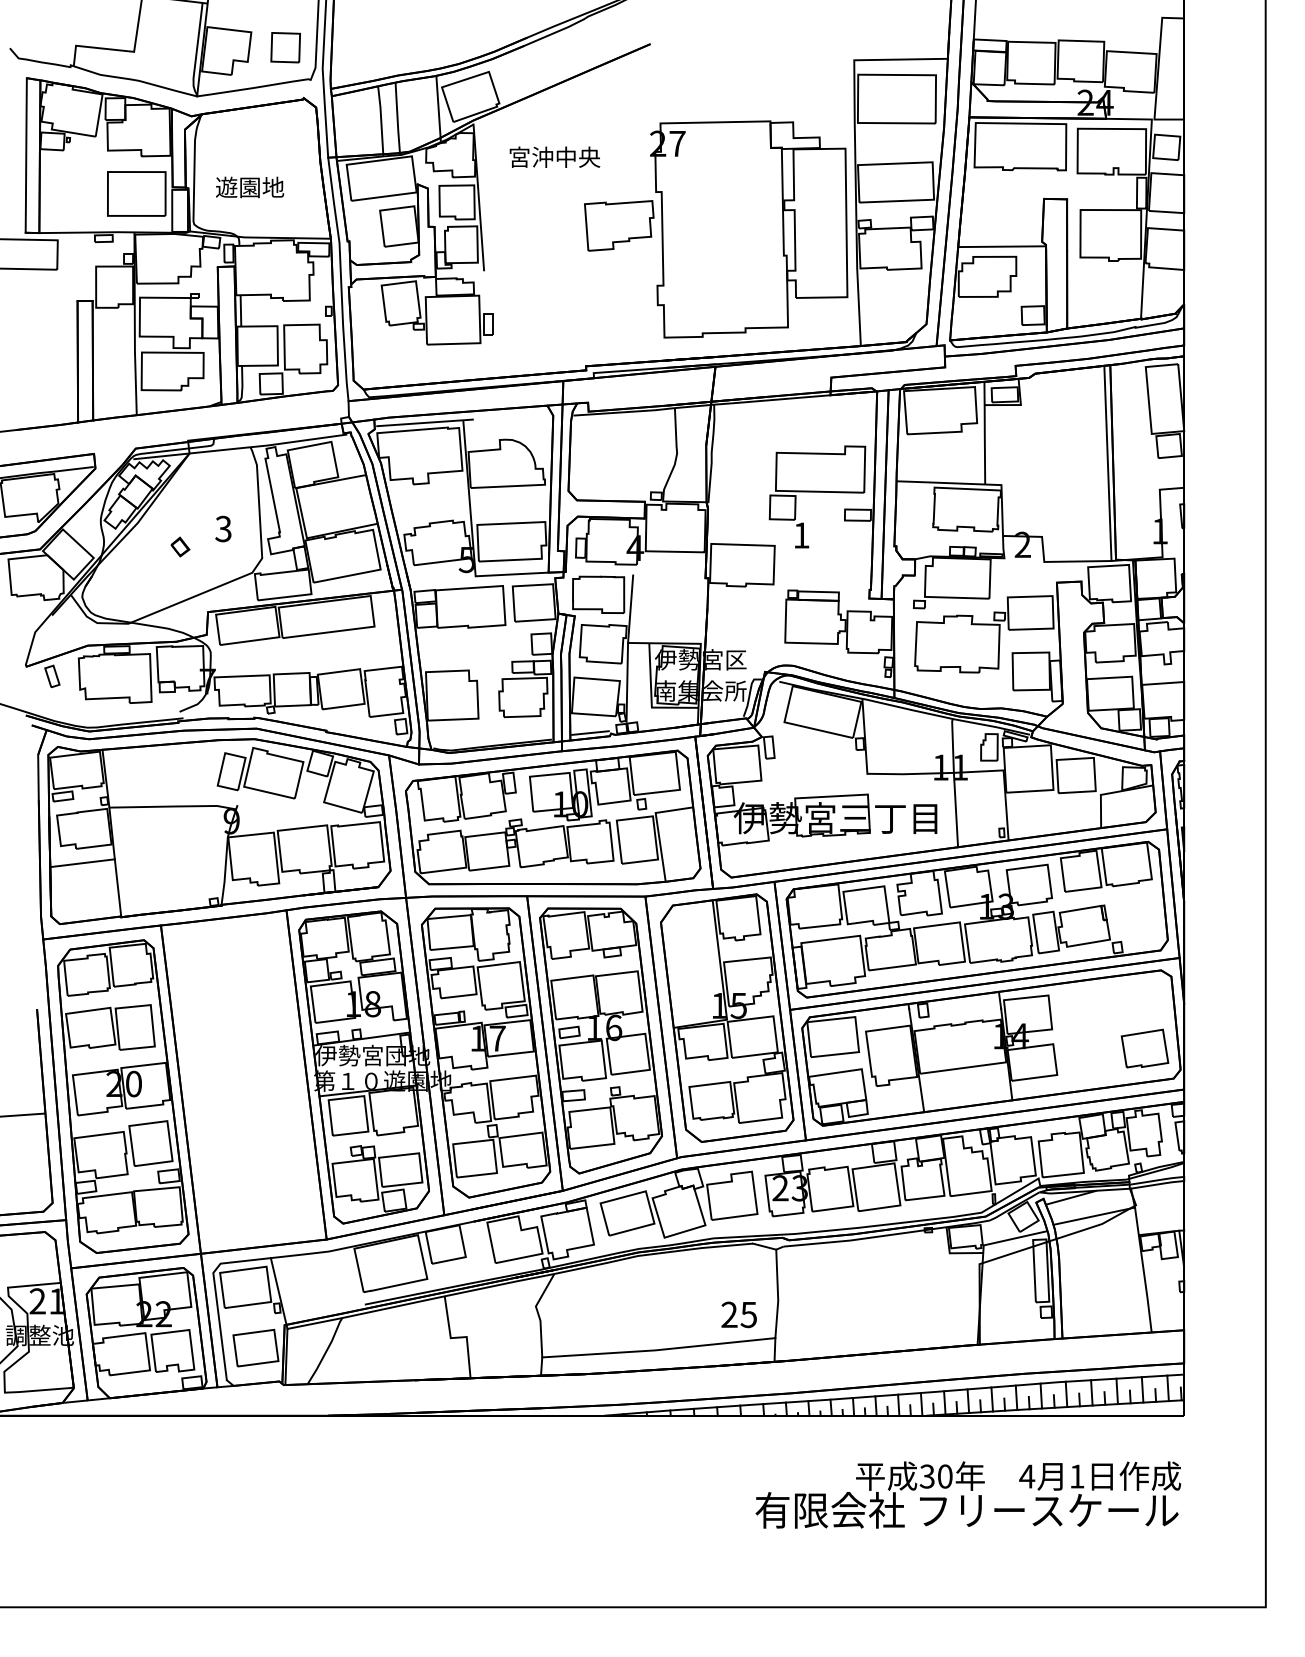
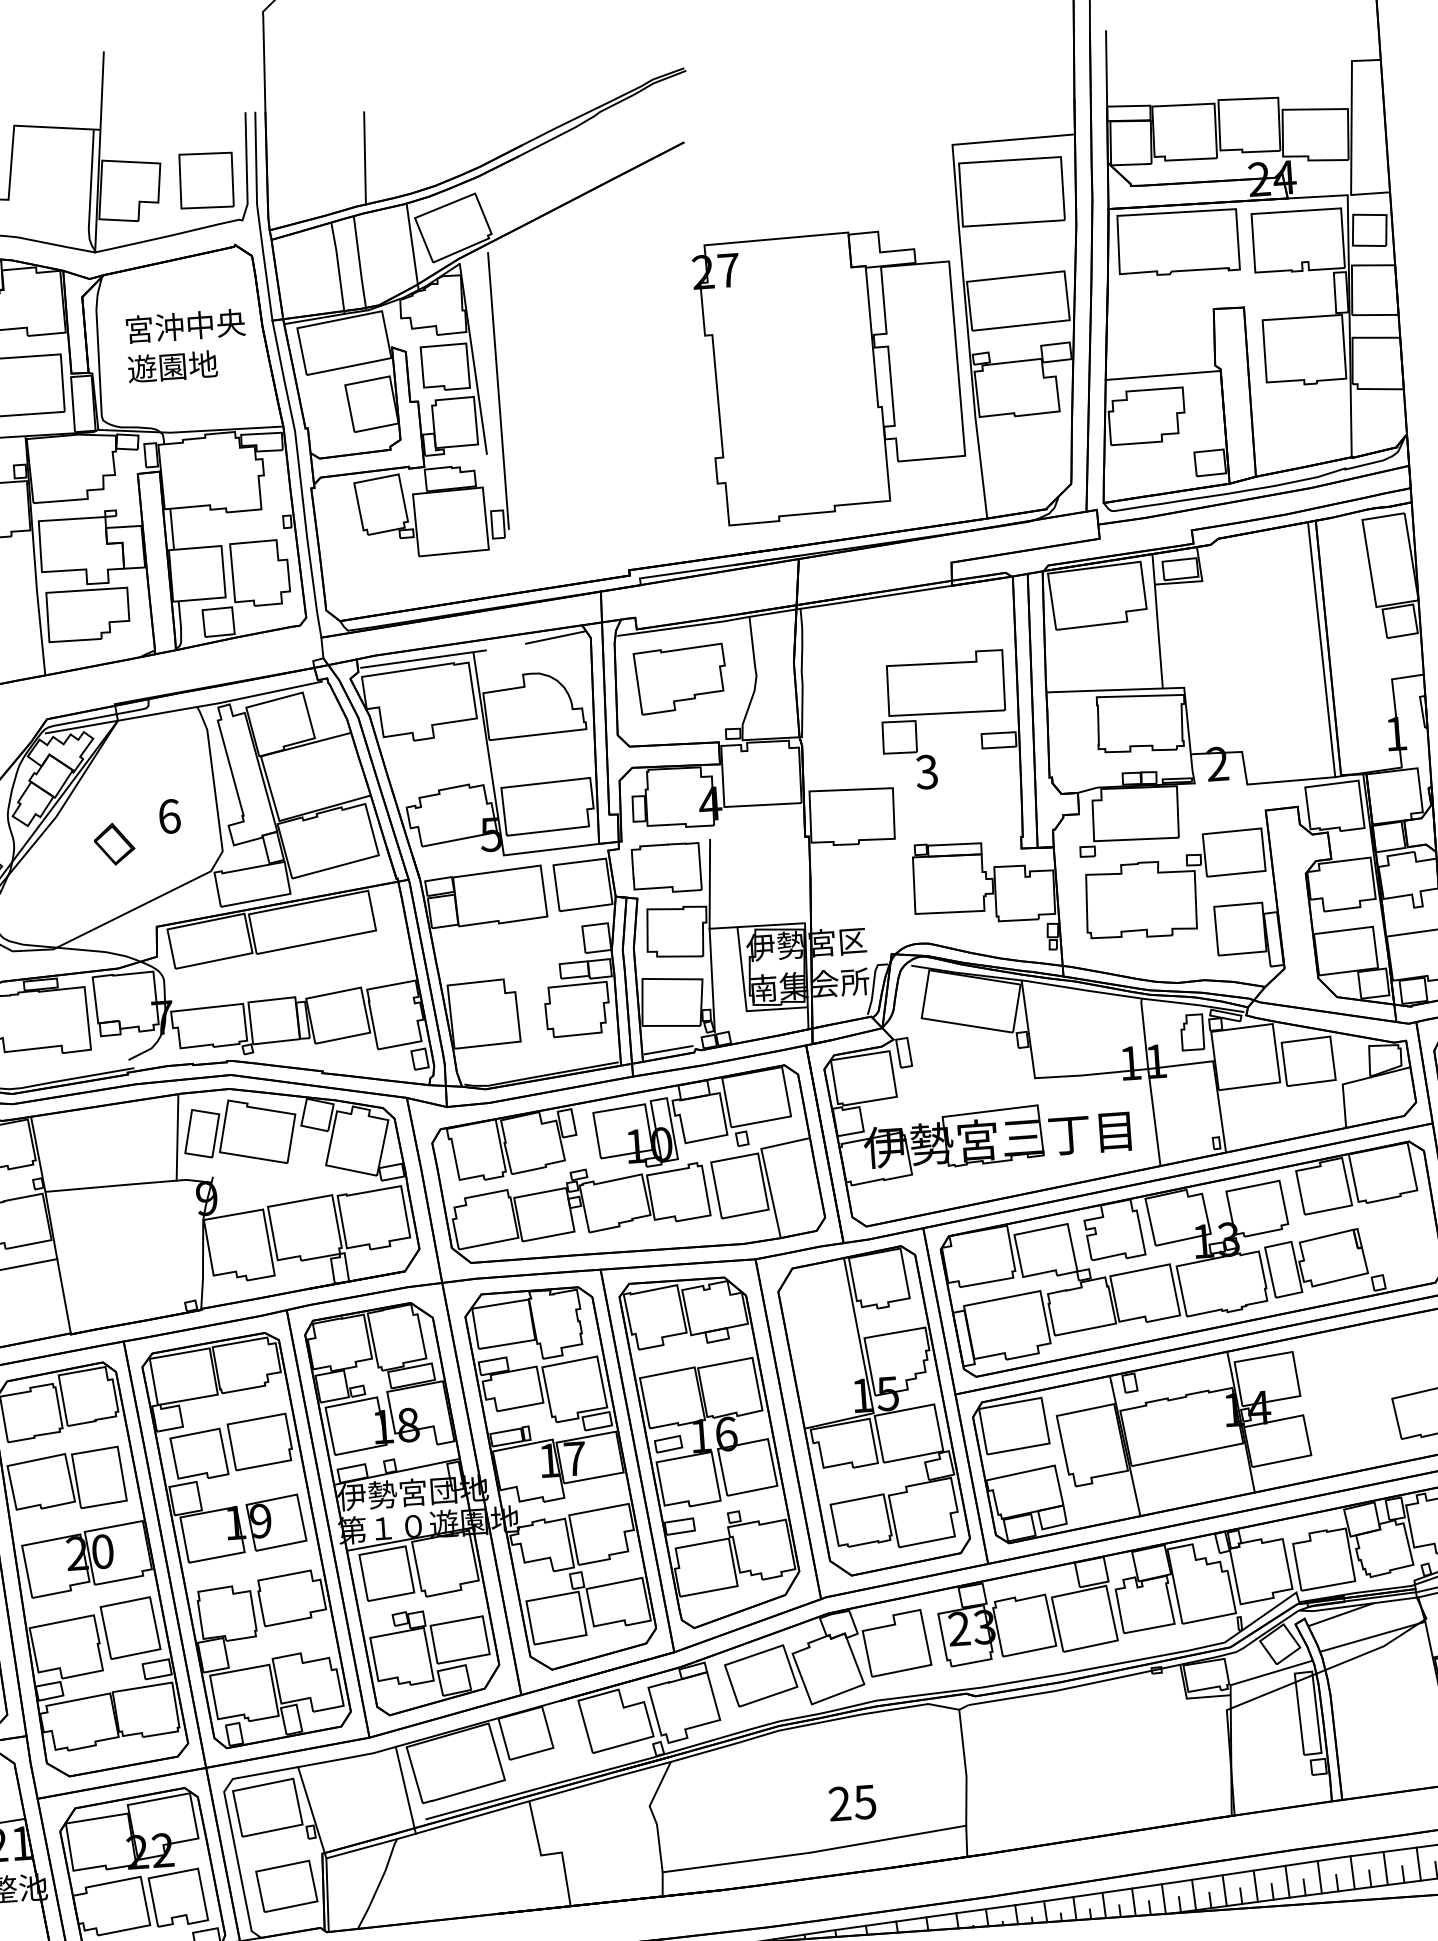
line: (406, 39) -> (364, 158), added
part: (285, 47) -> (206, 180), size x1.43
text: (554, 156) -> (184, 325), moved
line: (495, 222) -> (497, 390), added
part: (619, 225) -> (680, 678), moved
line: (525, 413) -> (554, 637), added
text: (223, 528) -> (169, 815), 3 -> 6
text: (801, 535) -> (926, 772), 1 -> 3
part: (180, 546) -> (114, 843), size x1.67
line: (212, 773) -> (177, 1137), added
part: (243, 1082) -> (246, 1539), added
line: (351, 1280) -> (405, 1789), added
text: (738, 1314) -> (851, 1802), moved

